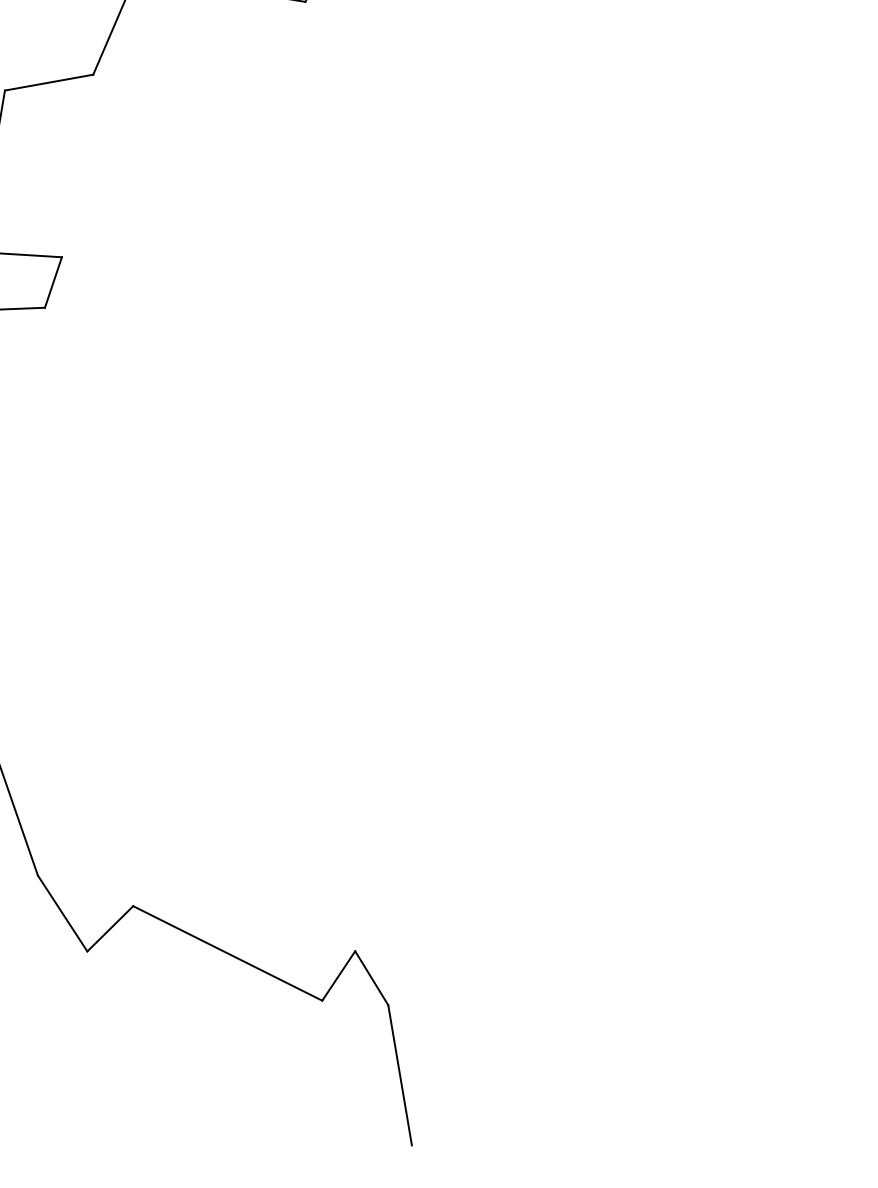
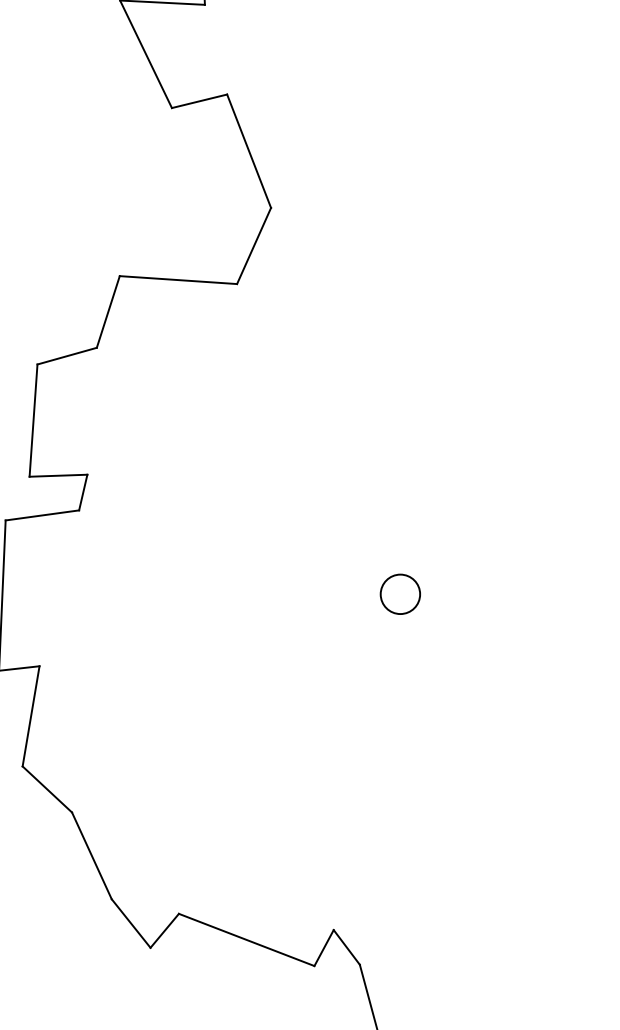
circle: (497, 472) -> (399, 593), added

